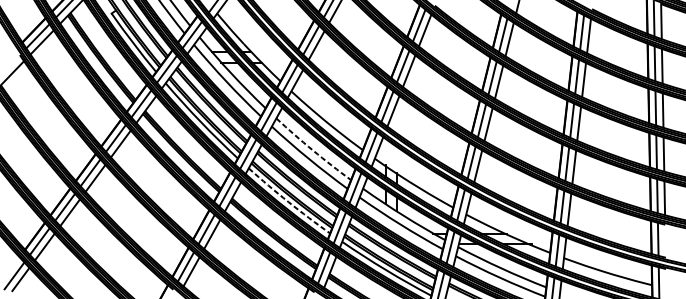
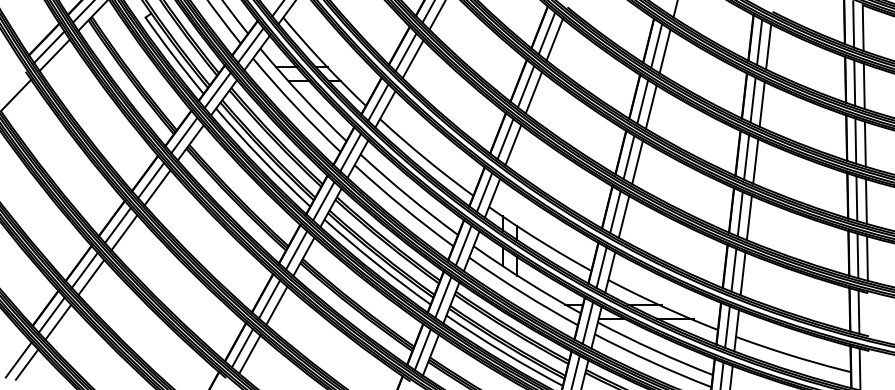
arc: (313, 150) -> (408, 196), dashed -> solid
arc: (288, 201) -> (376, 263), dashed -> solid

